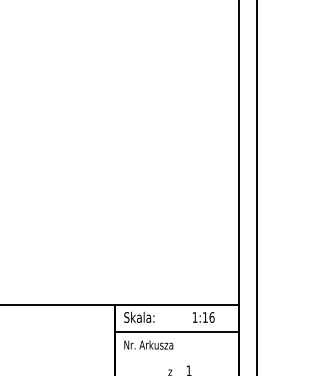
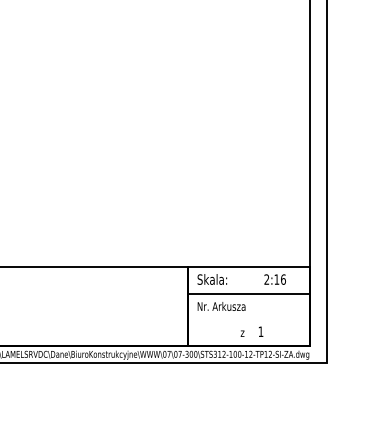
text: (194, 317) -> (266, 279), 1:16 -> 2:16

